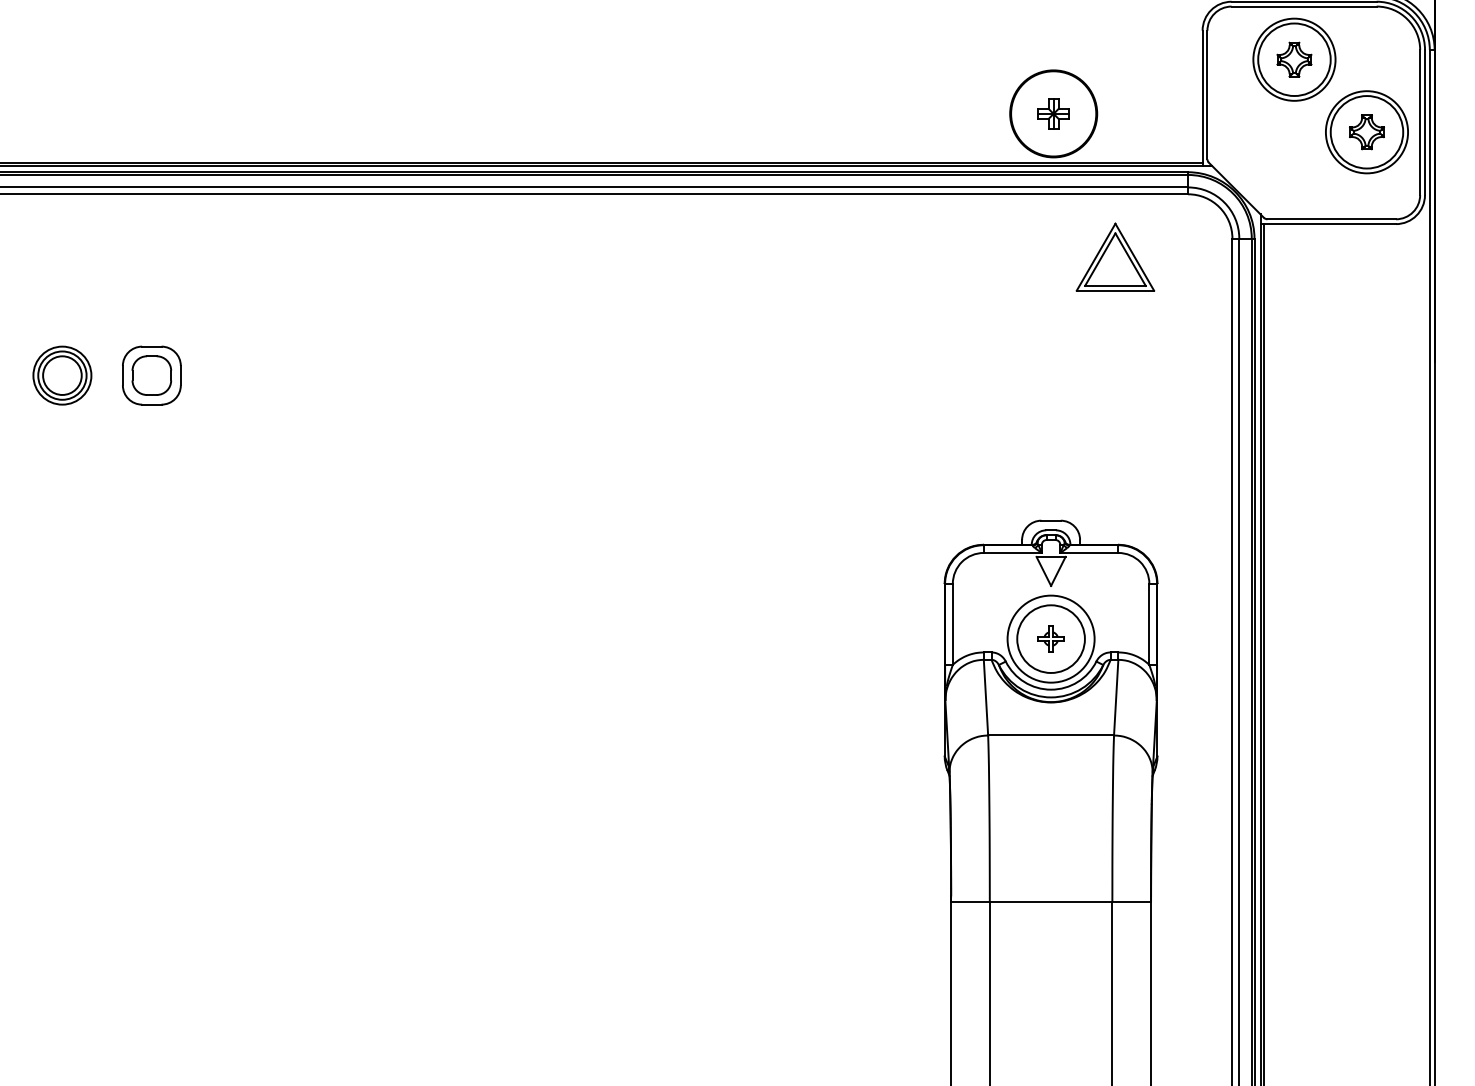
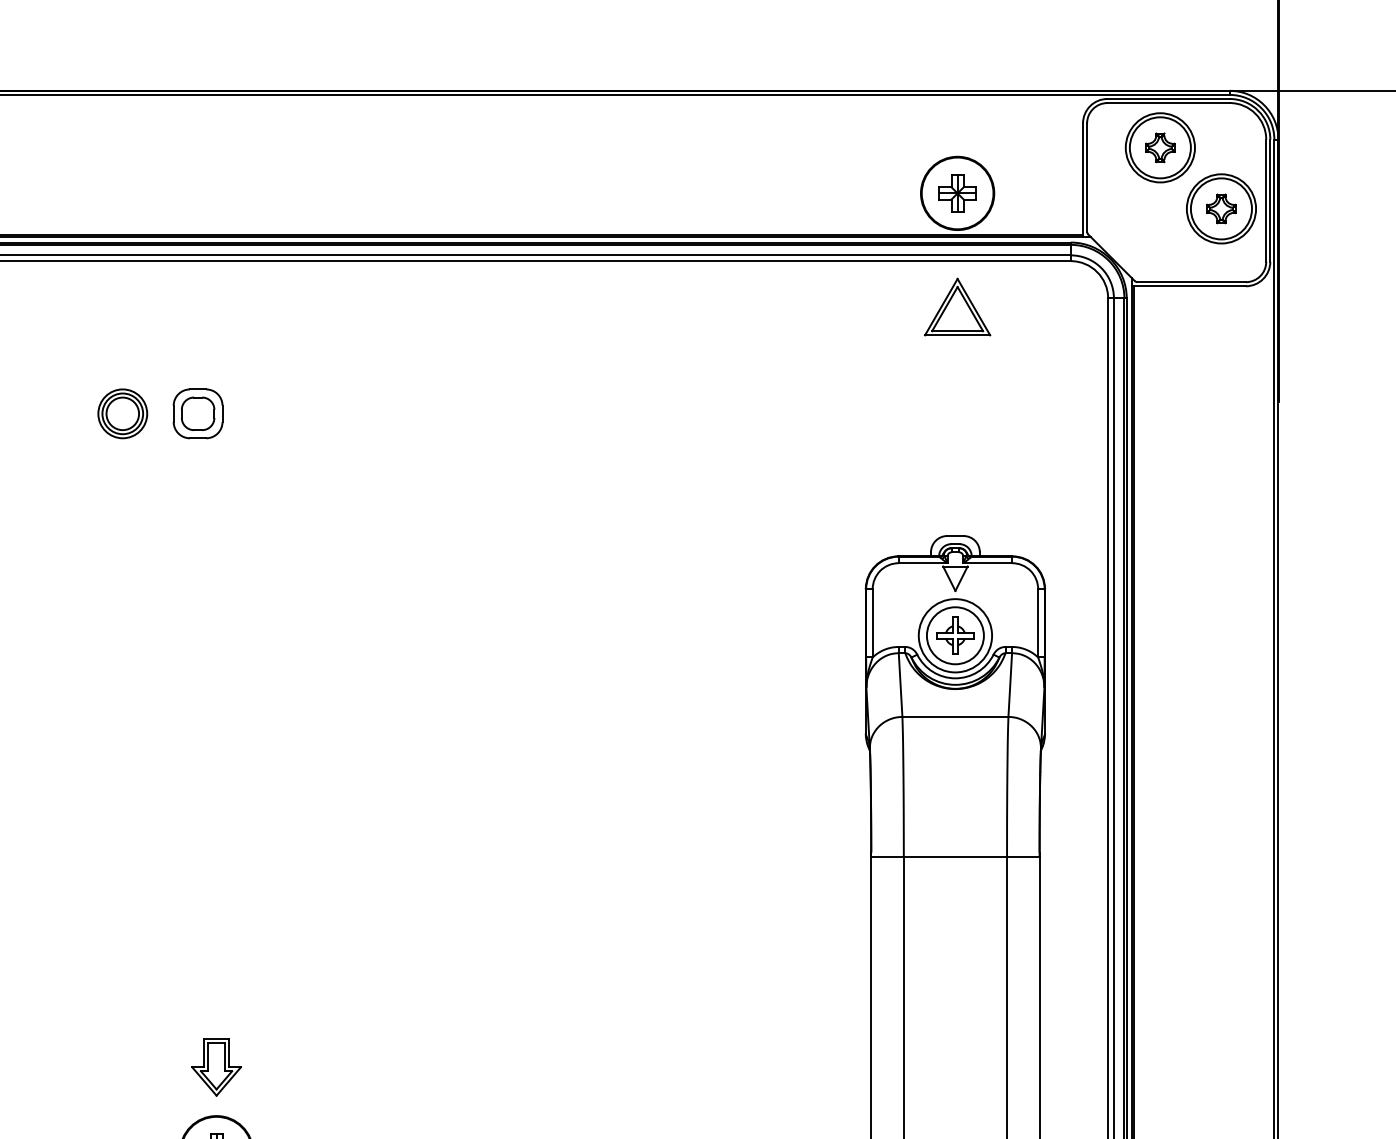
part: (1053, 113) -> (957, 193), size x1.43
part: (1115, 256) -> (957, 306), moved
part: (1051, 638) -> (955, 635), size x1.67

